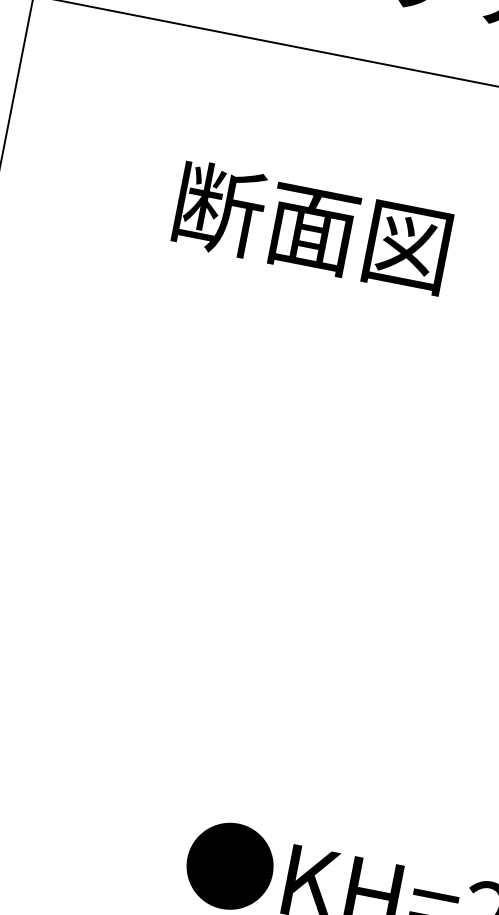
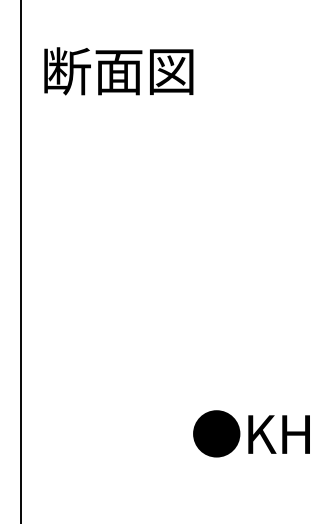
text: (311, 227) -> (118, 71), moved

